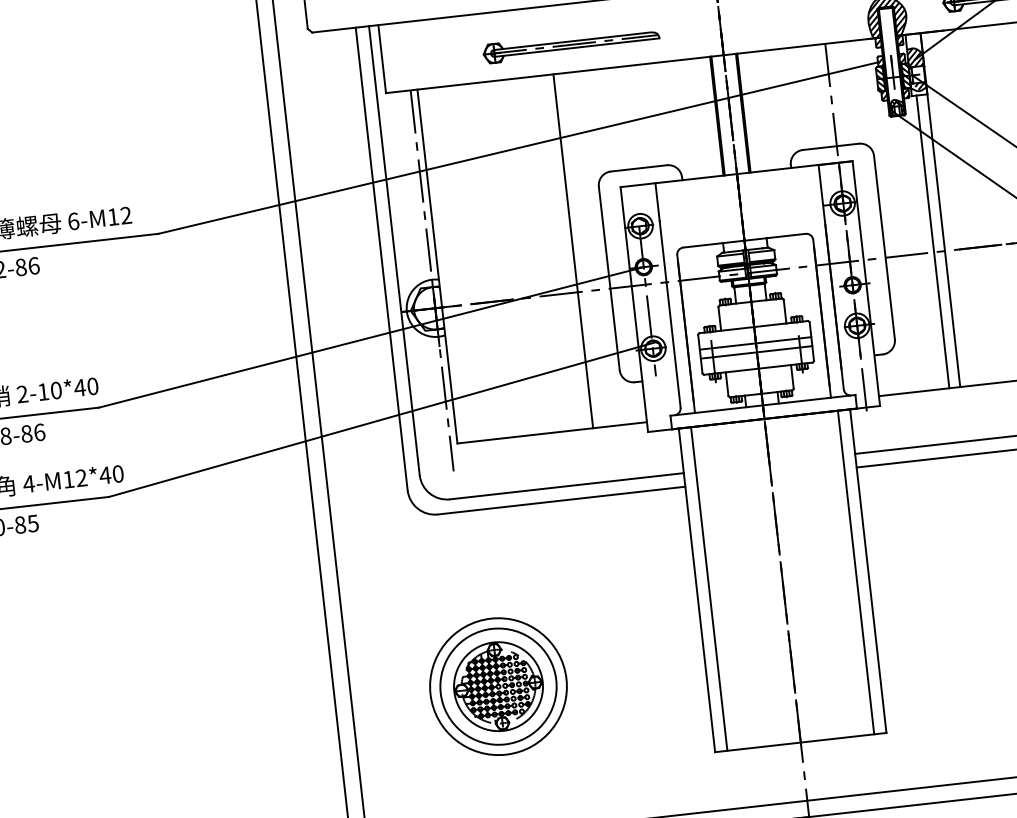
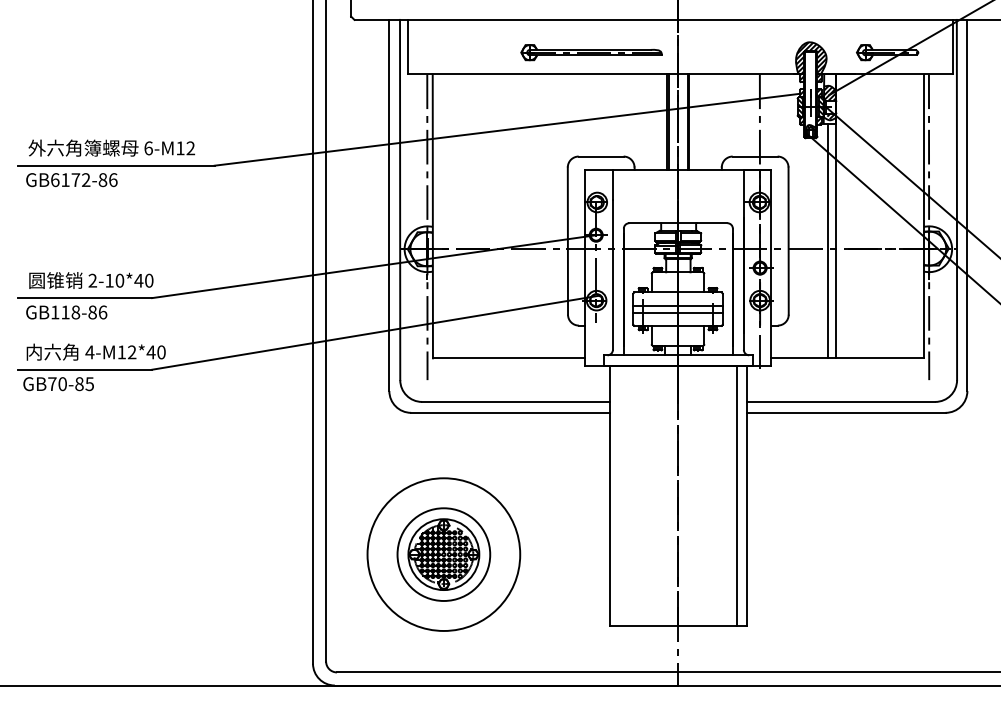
part: (571, 44) -> (591, 52), moved
line: (572, 251) -> (541, 216), removed
line: (709, 588) -> (619, 495), removed
circle: (498, 686) -> (443, 554), size x1.4

